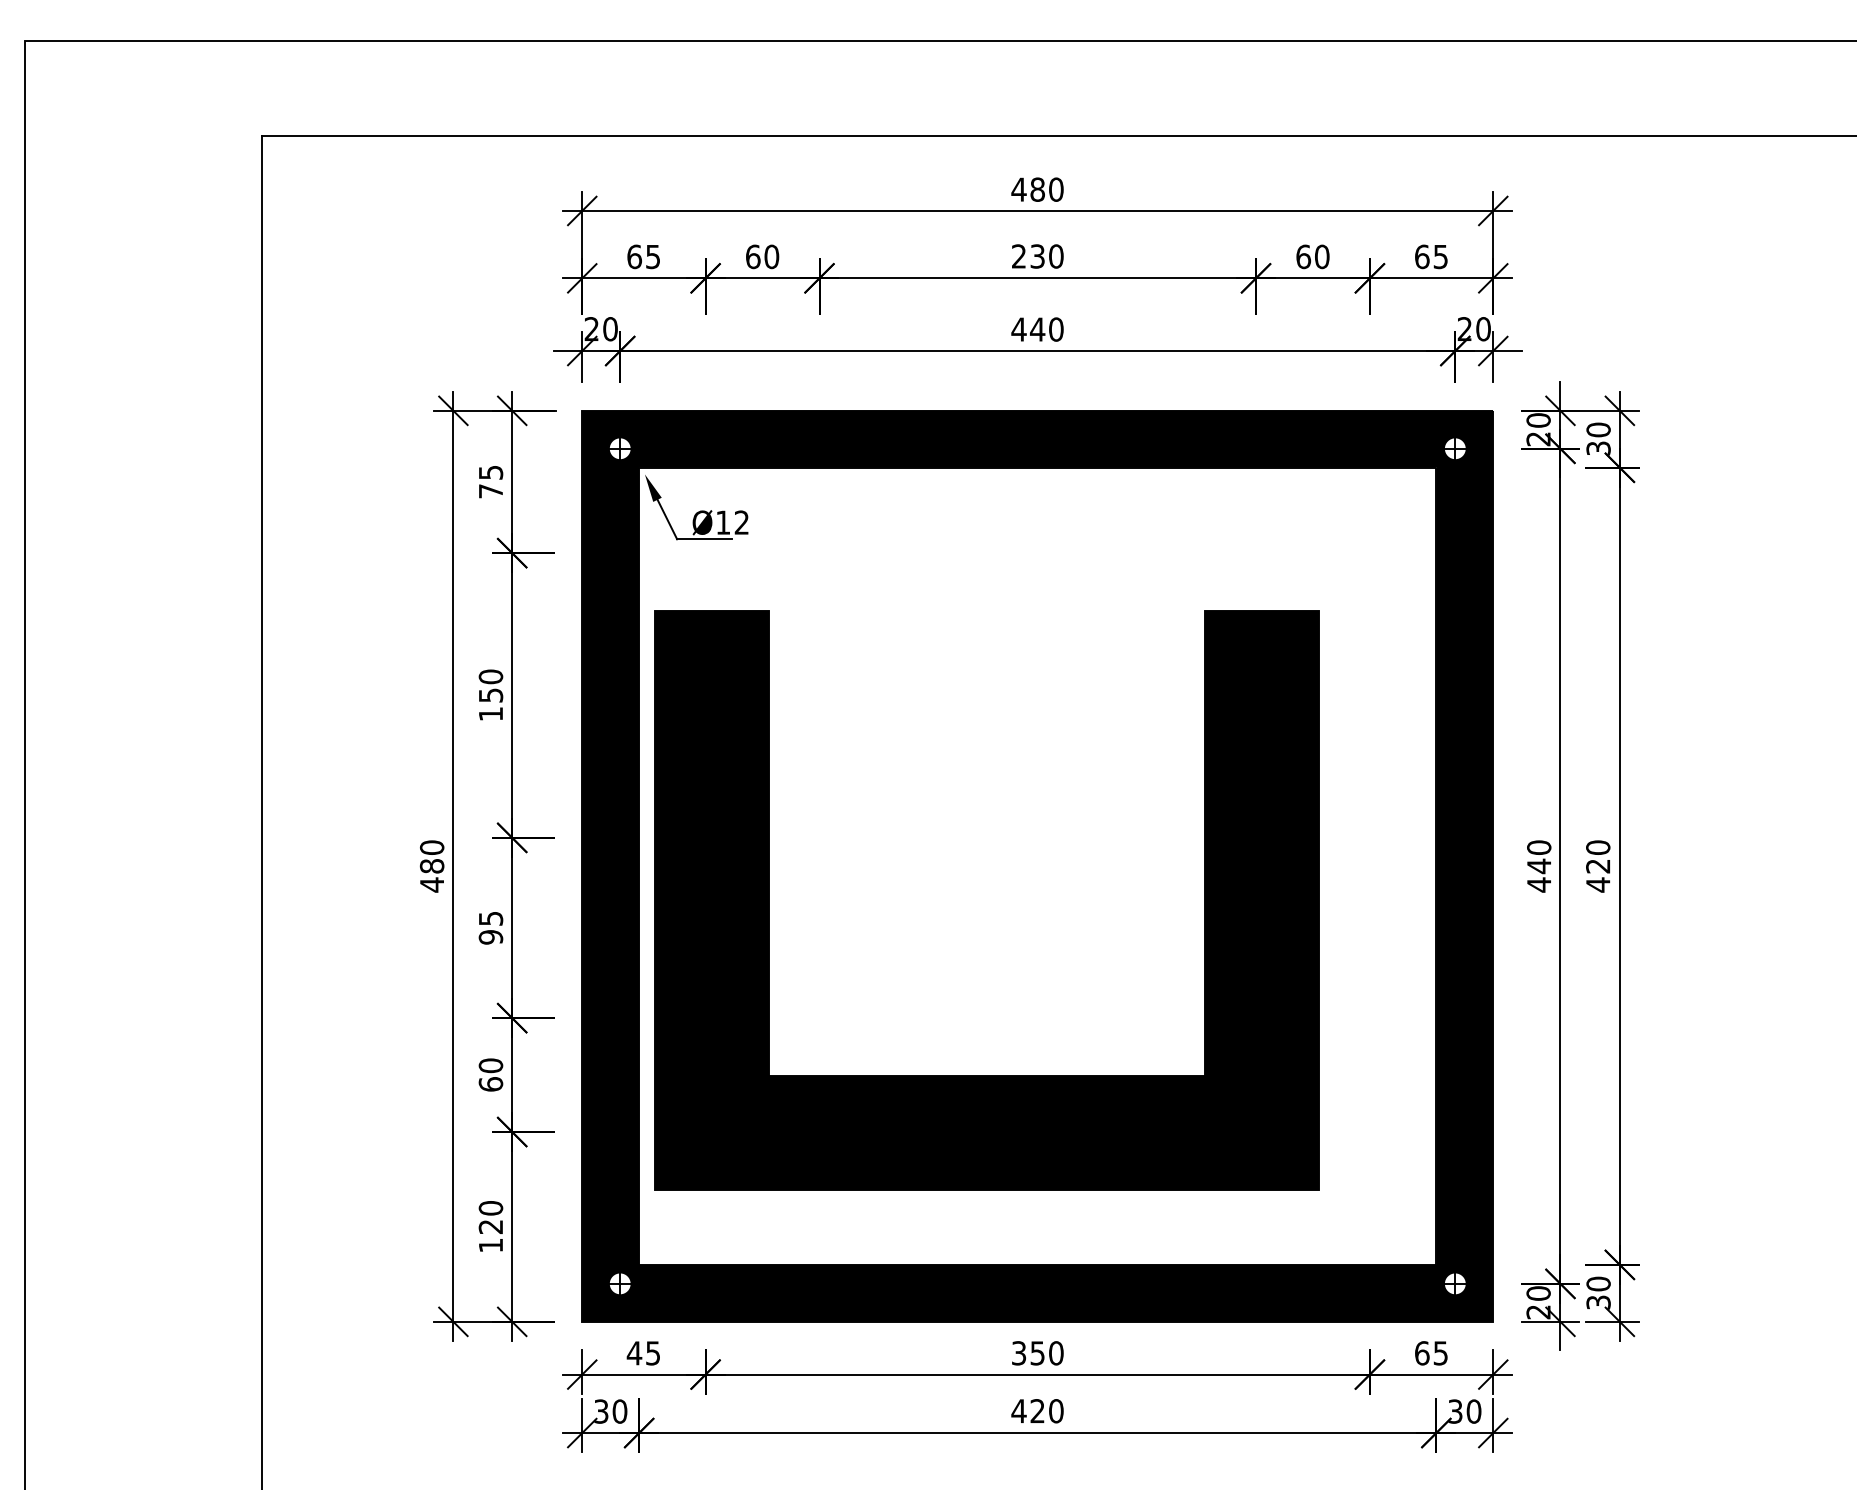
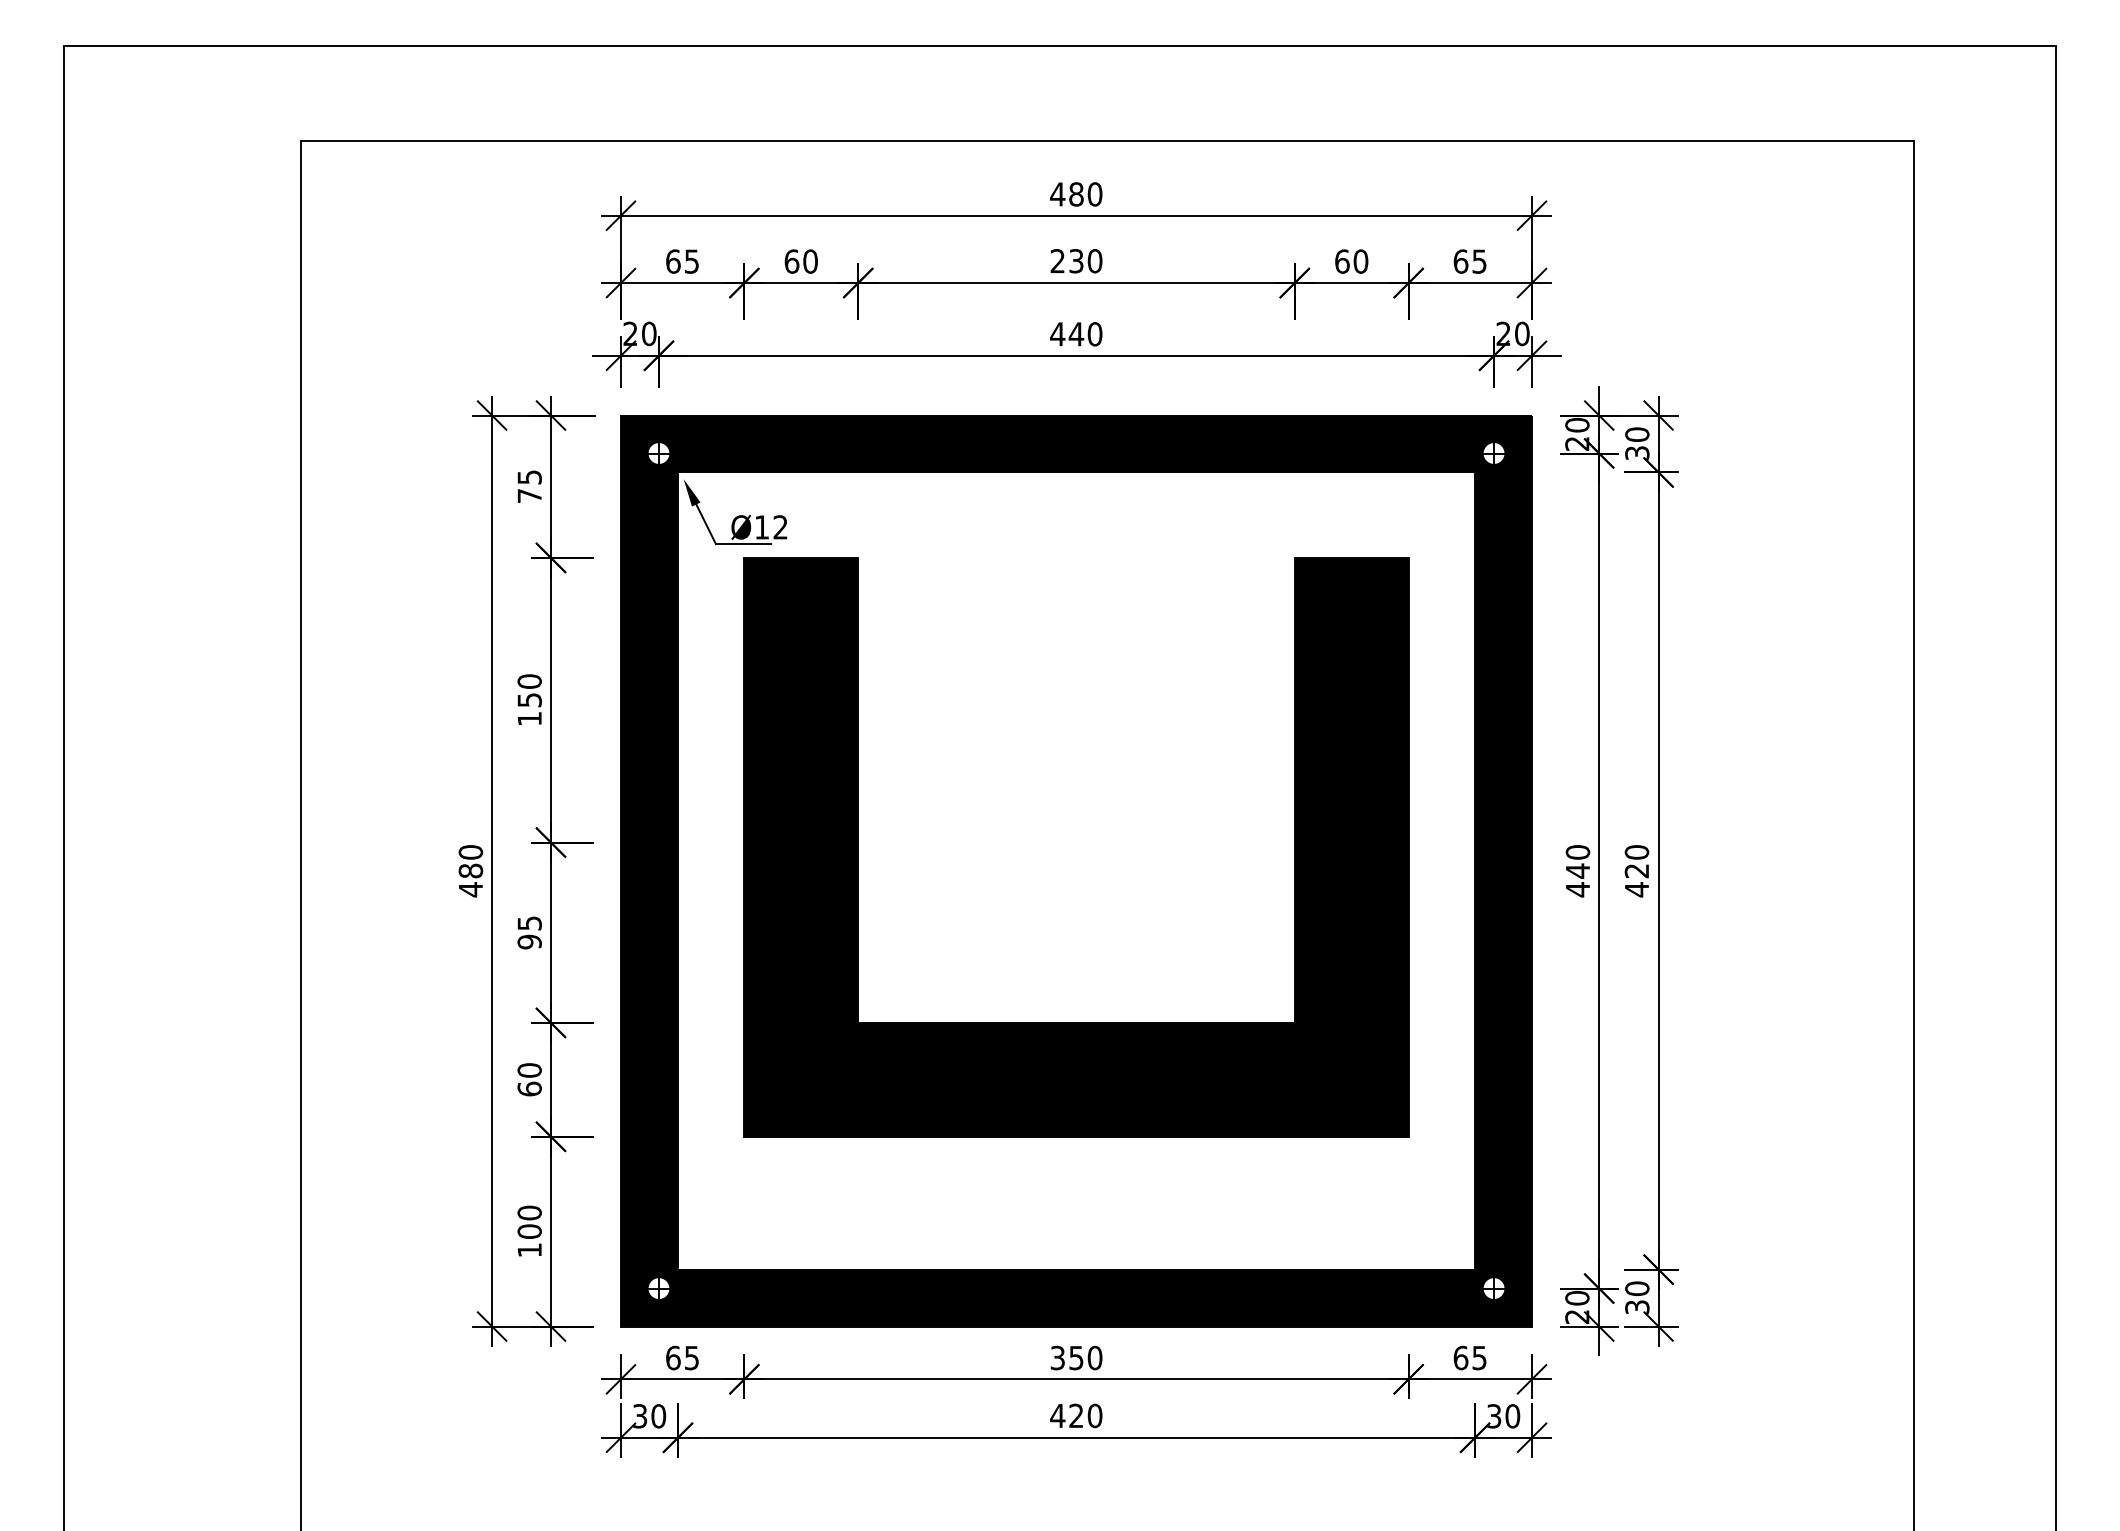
part: (986, 1075) -> (1076, 1022), moved
text: (490, 1226) -> (529, 1231), 120 -> 100
text: (633, 1352) -> (672, 1357), 45 -> 65

